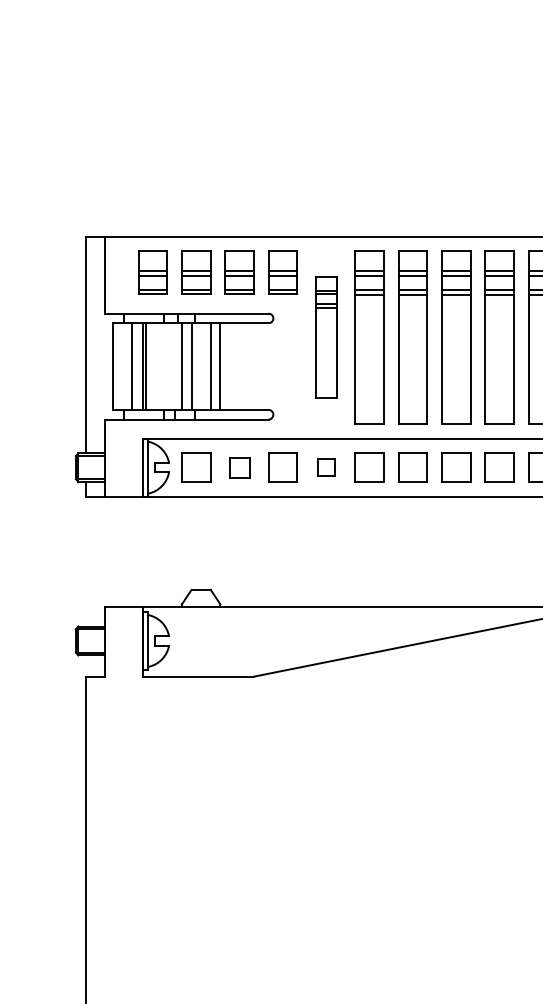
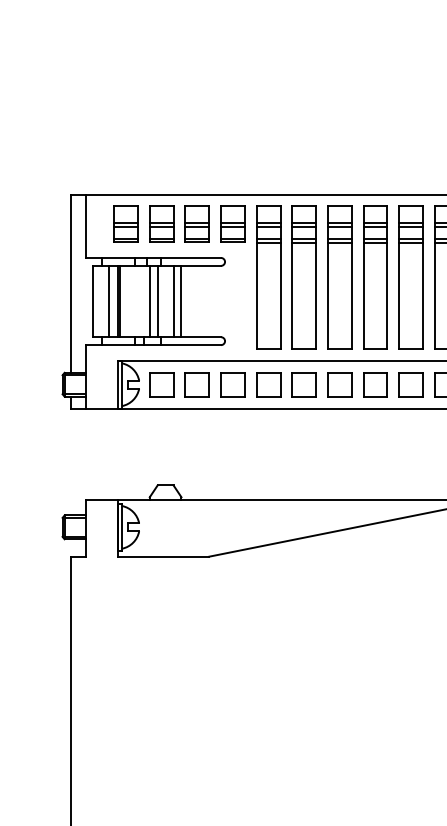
part: (326, 337) -> (268, 277), size x1.43
part: (239, 467) -> (197, 384), size x1.43
part: (326, 467) -> (268, 384), size x1.67

